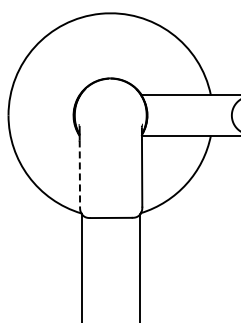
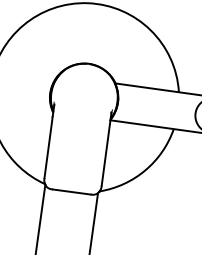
line: (79, 174) -> (48, 148), dashed -> solid

